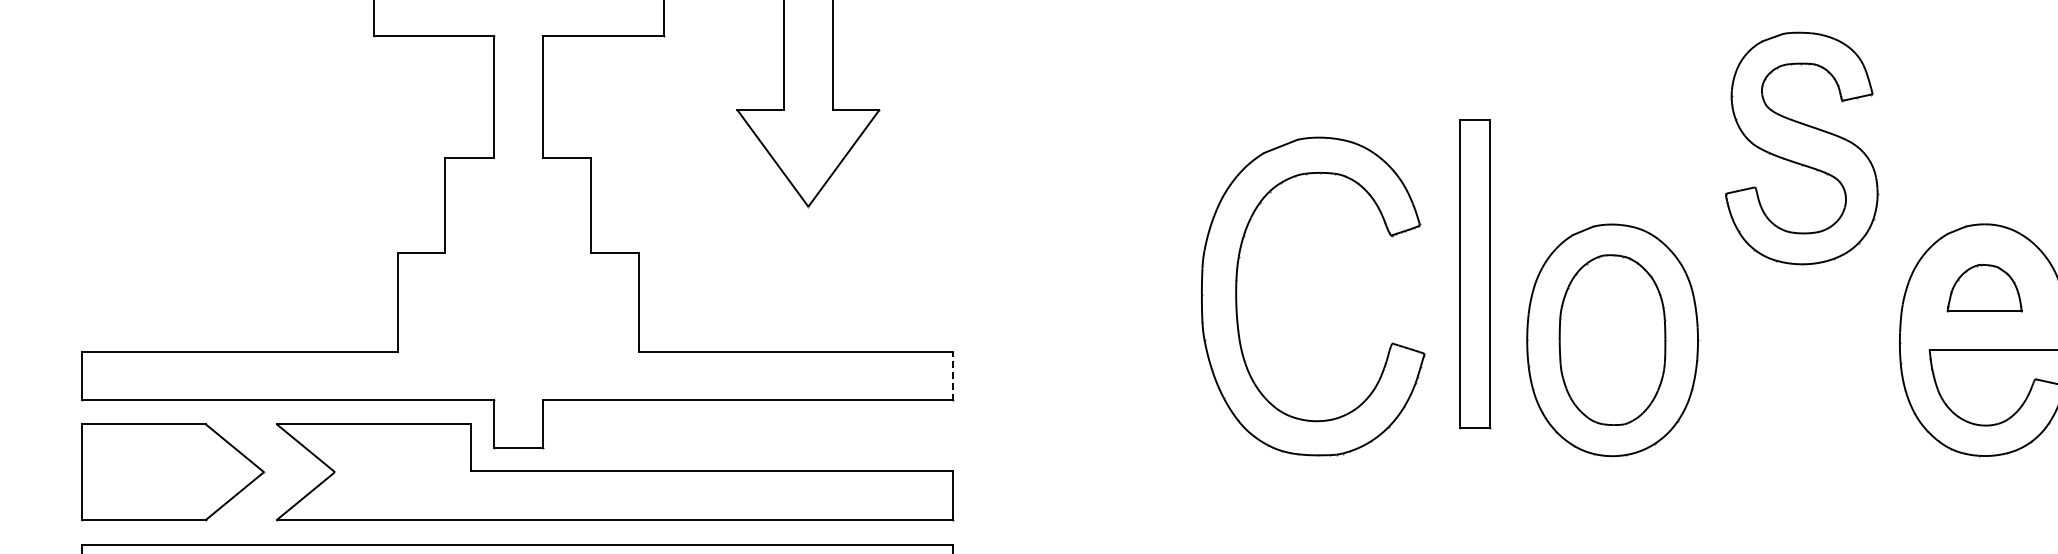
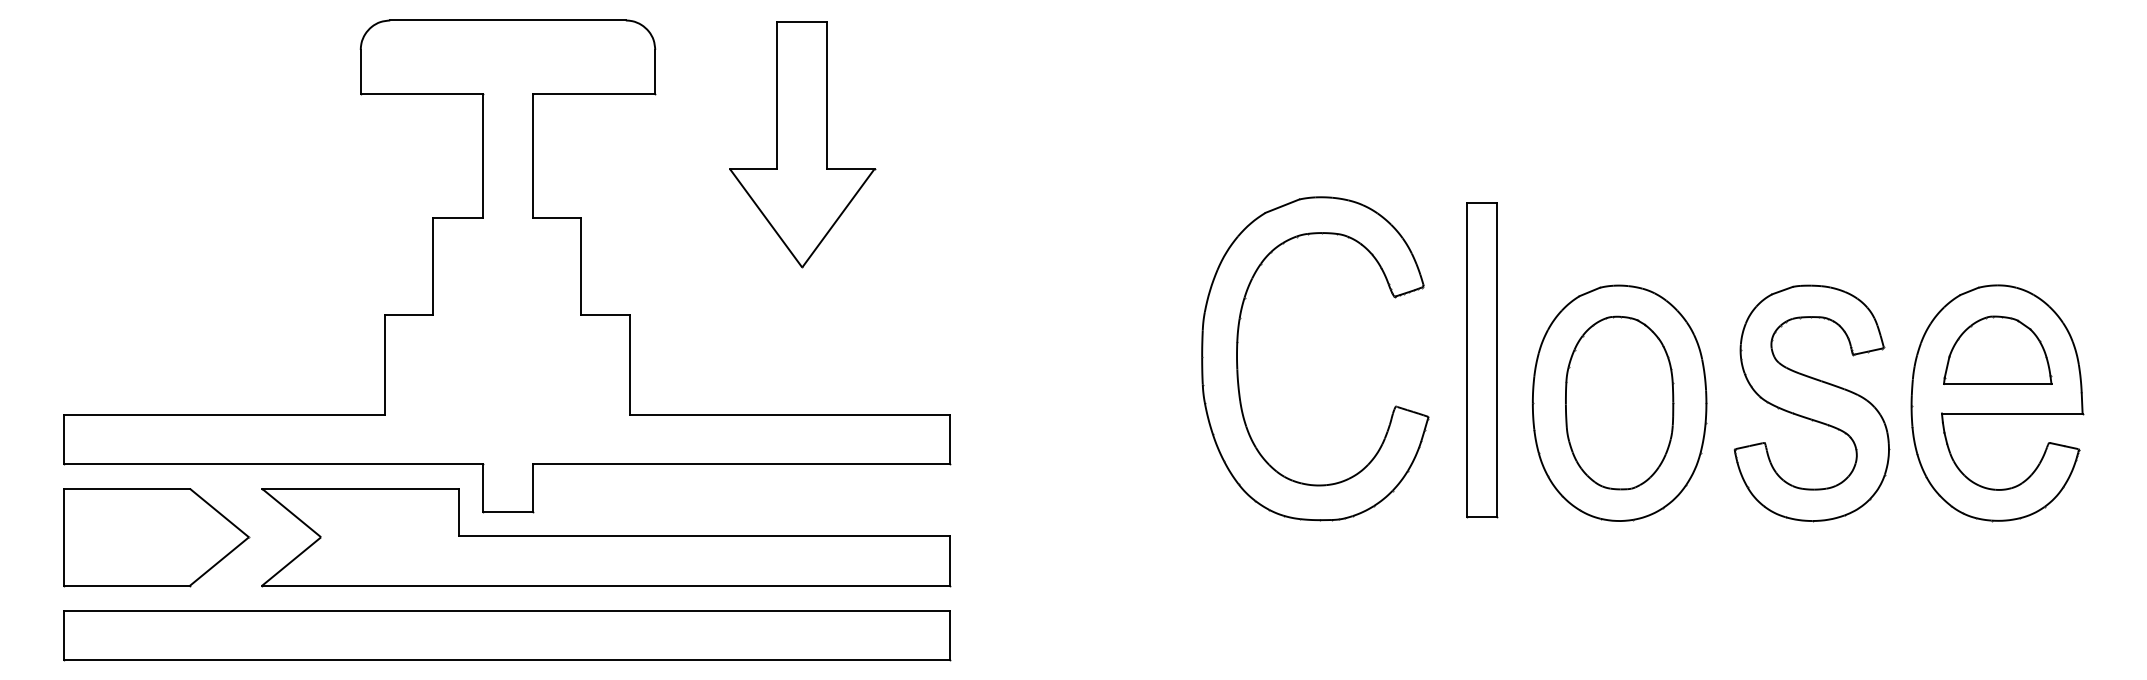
part: (1801, 148) -> (1811, 403), moved
part: (1475, 274) -> (1482, 360), moved
part: (1984, 287) -> (1997, 349), size x1.43
line: (953, 375) -> (949, 439), dashed -> solid

